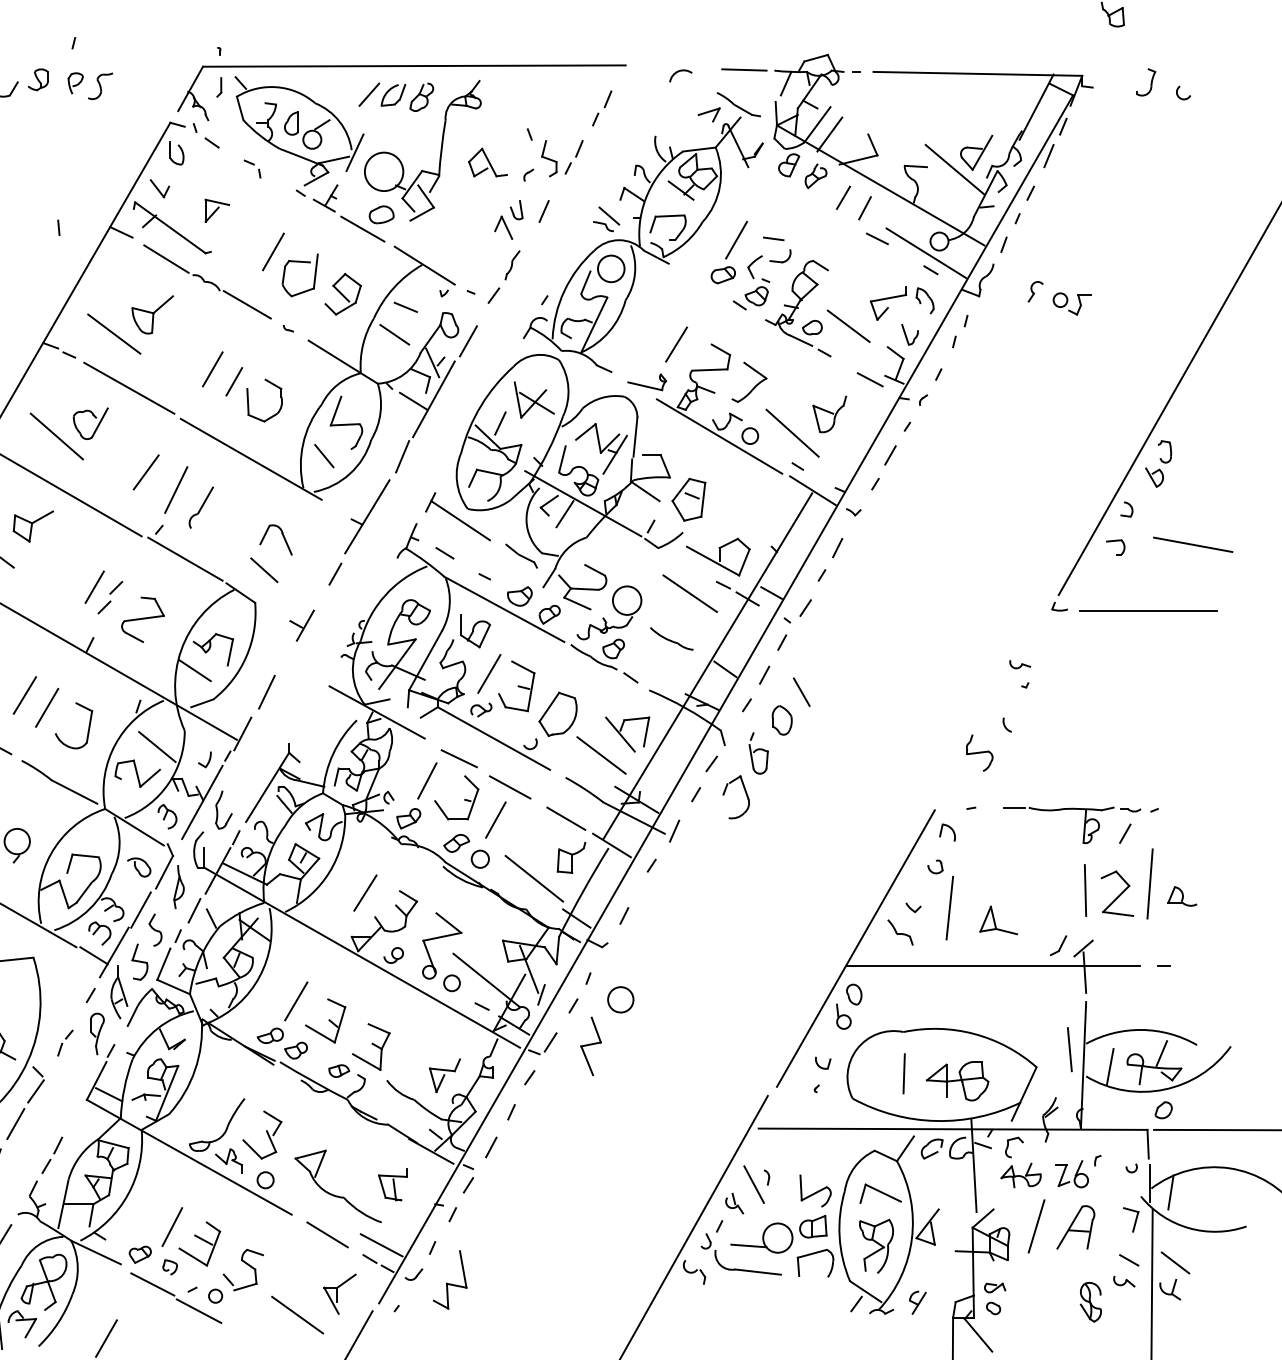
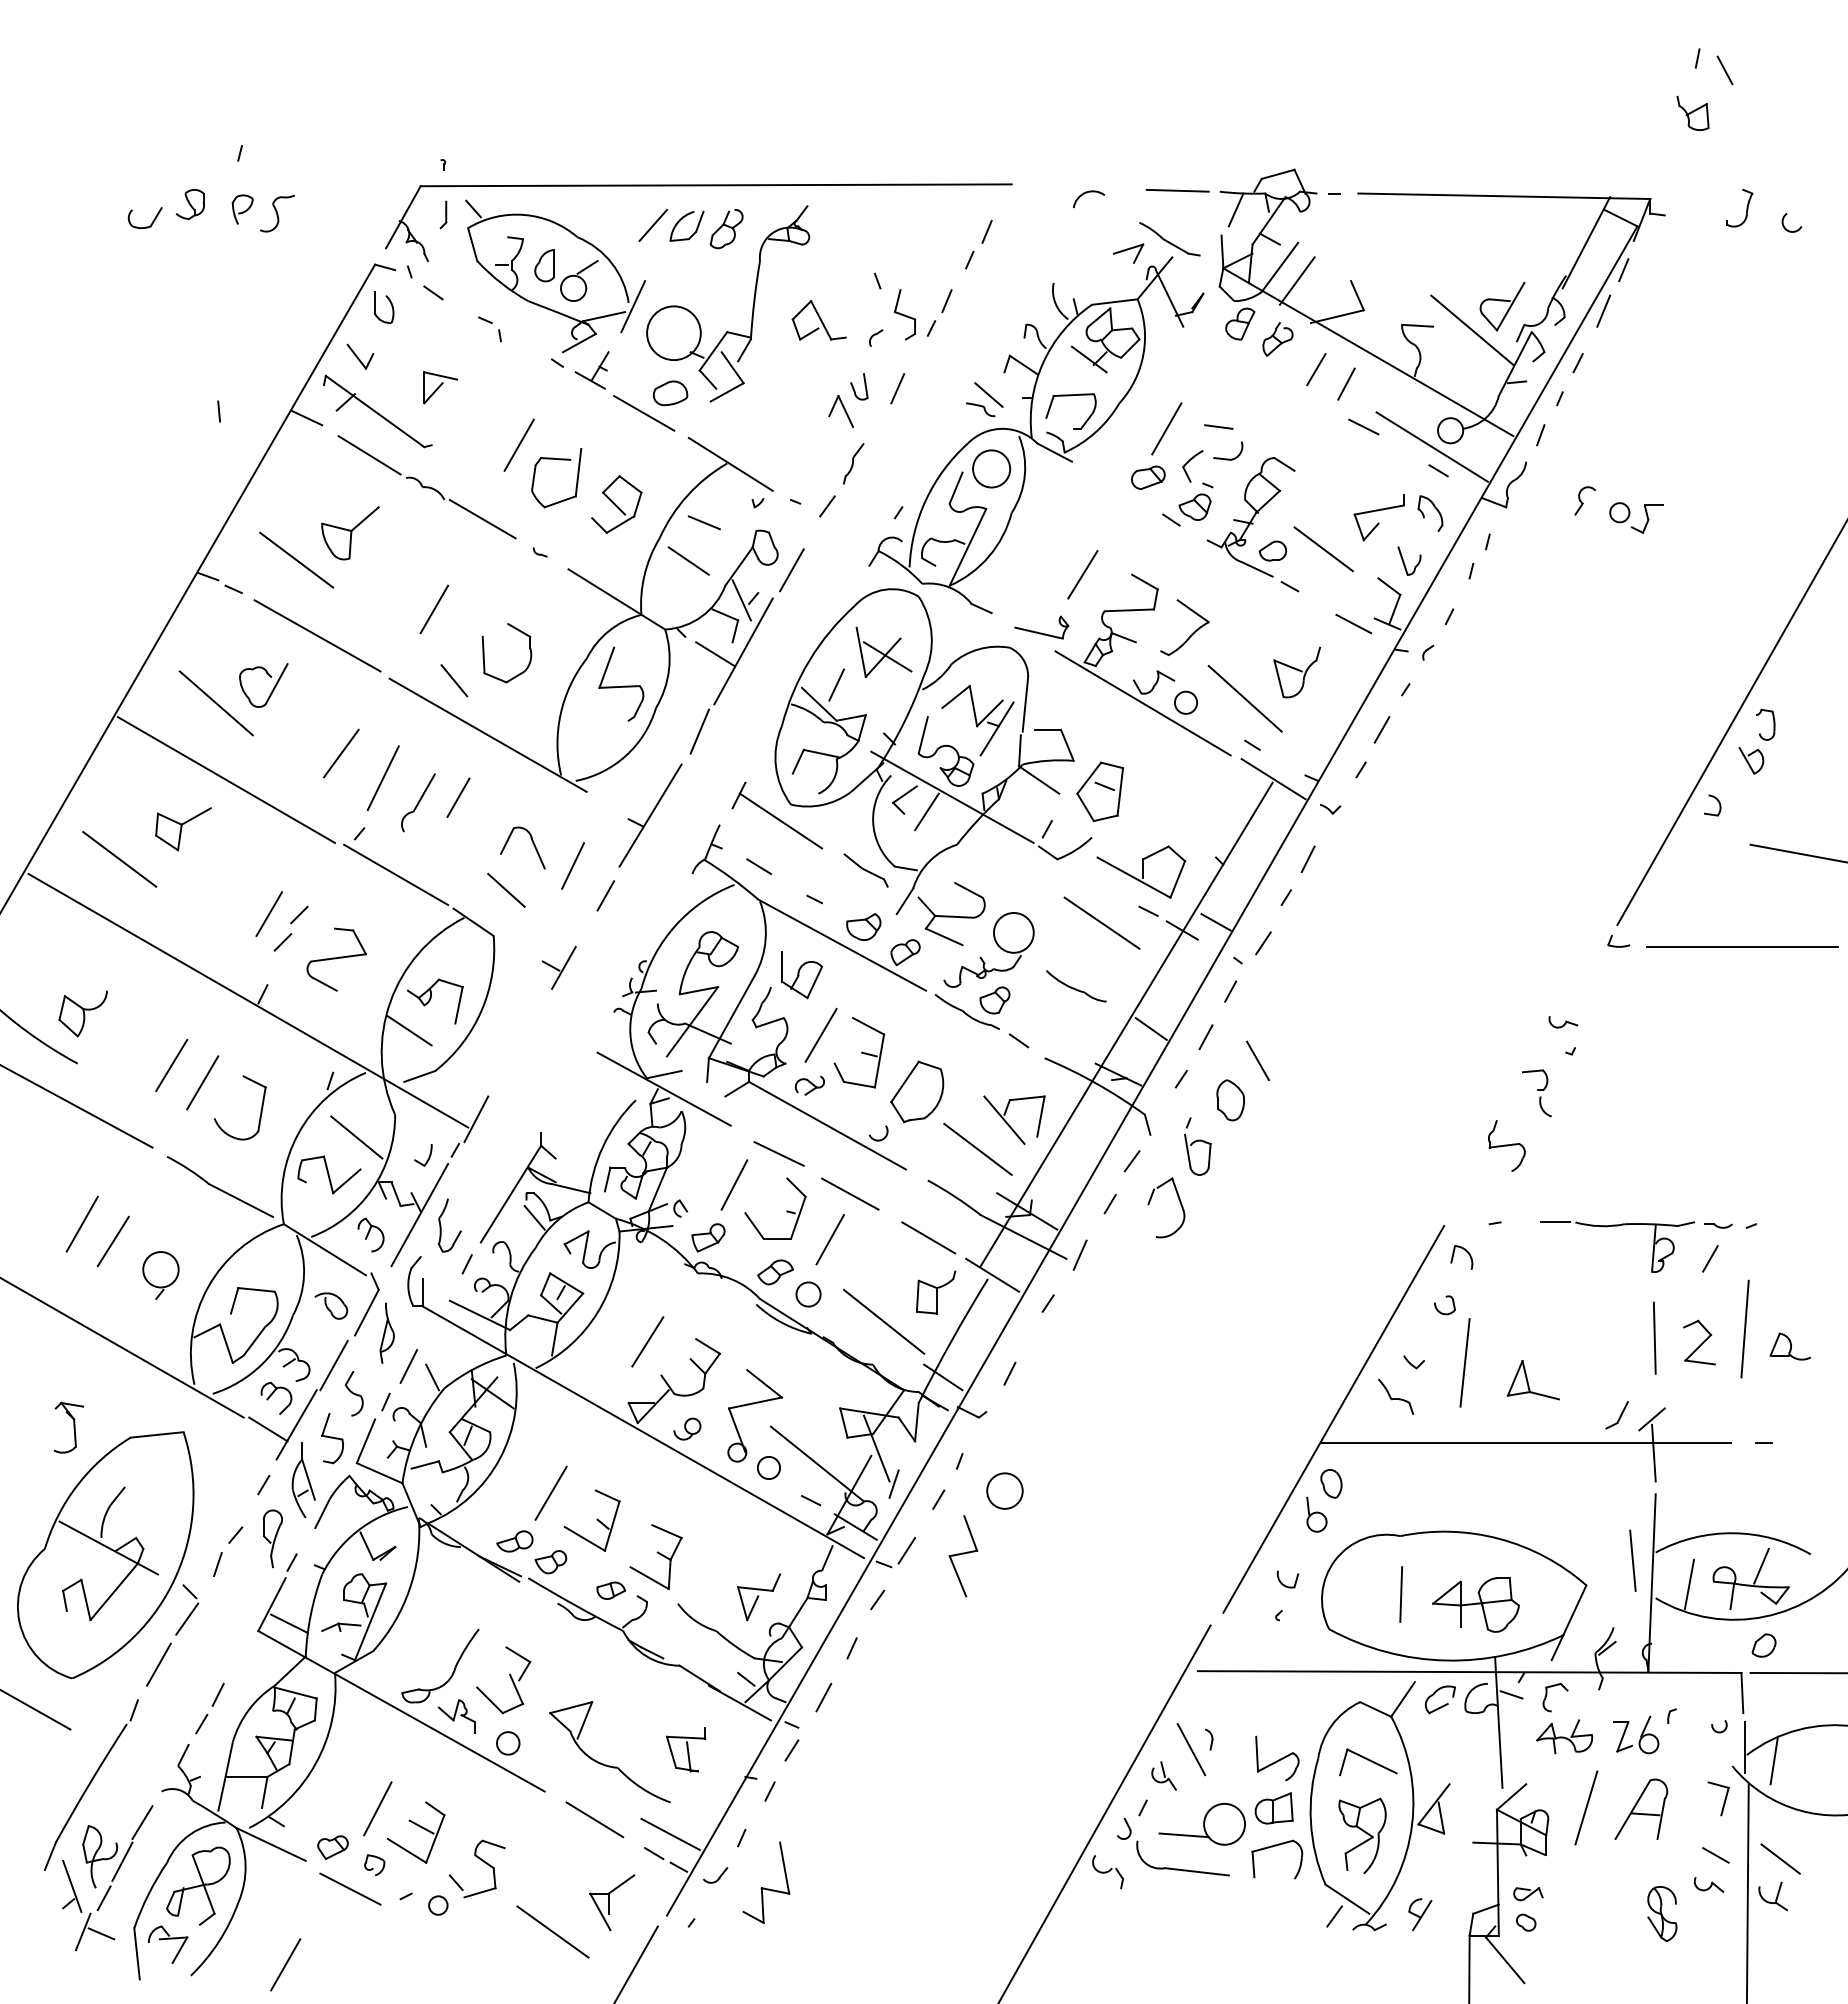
line: (234, 381) -> (458, 797), moved
line: (324, 455) -> (454, 680), moved
part: (1115, 541) -> (1534, 1072), moved
line: (266, 691) -> (572, 865), moved
line: (217, 870) -> (441, 1310), removed
part: (1117, 893) -> (1699, 1342), size x0.7
part: (65, 1043) -> (228, 1551), size x1.4
line: (199, 1311) -> (415, 1926), removed

